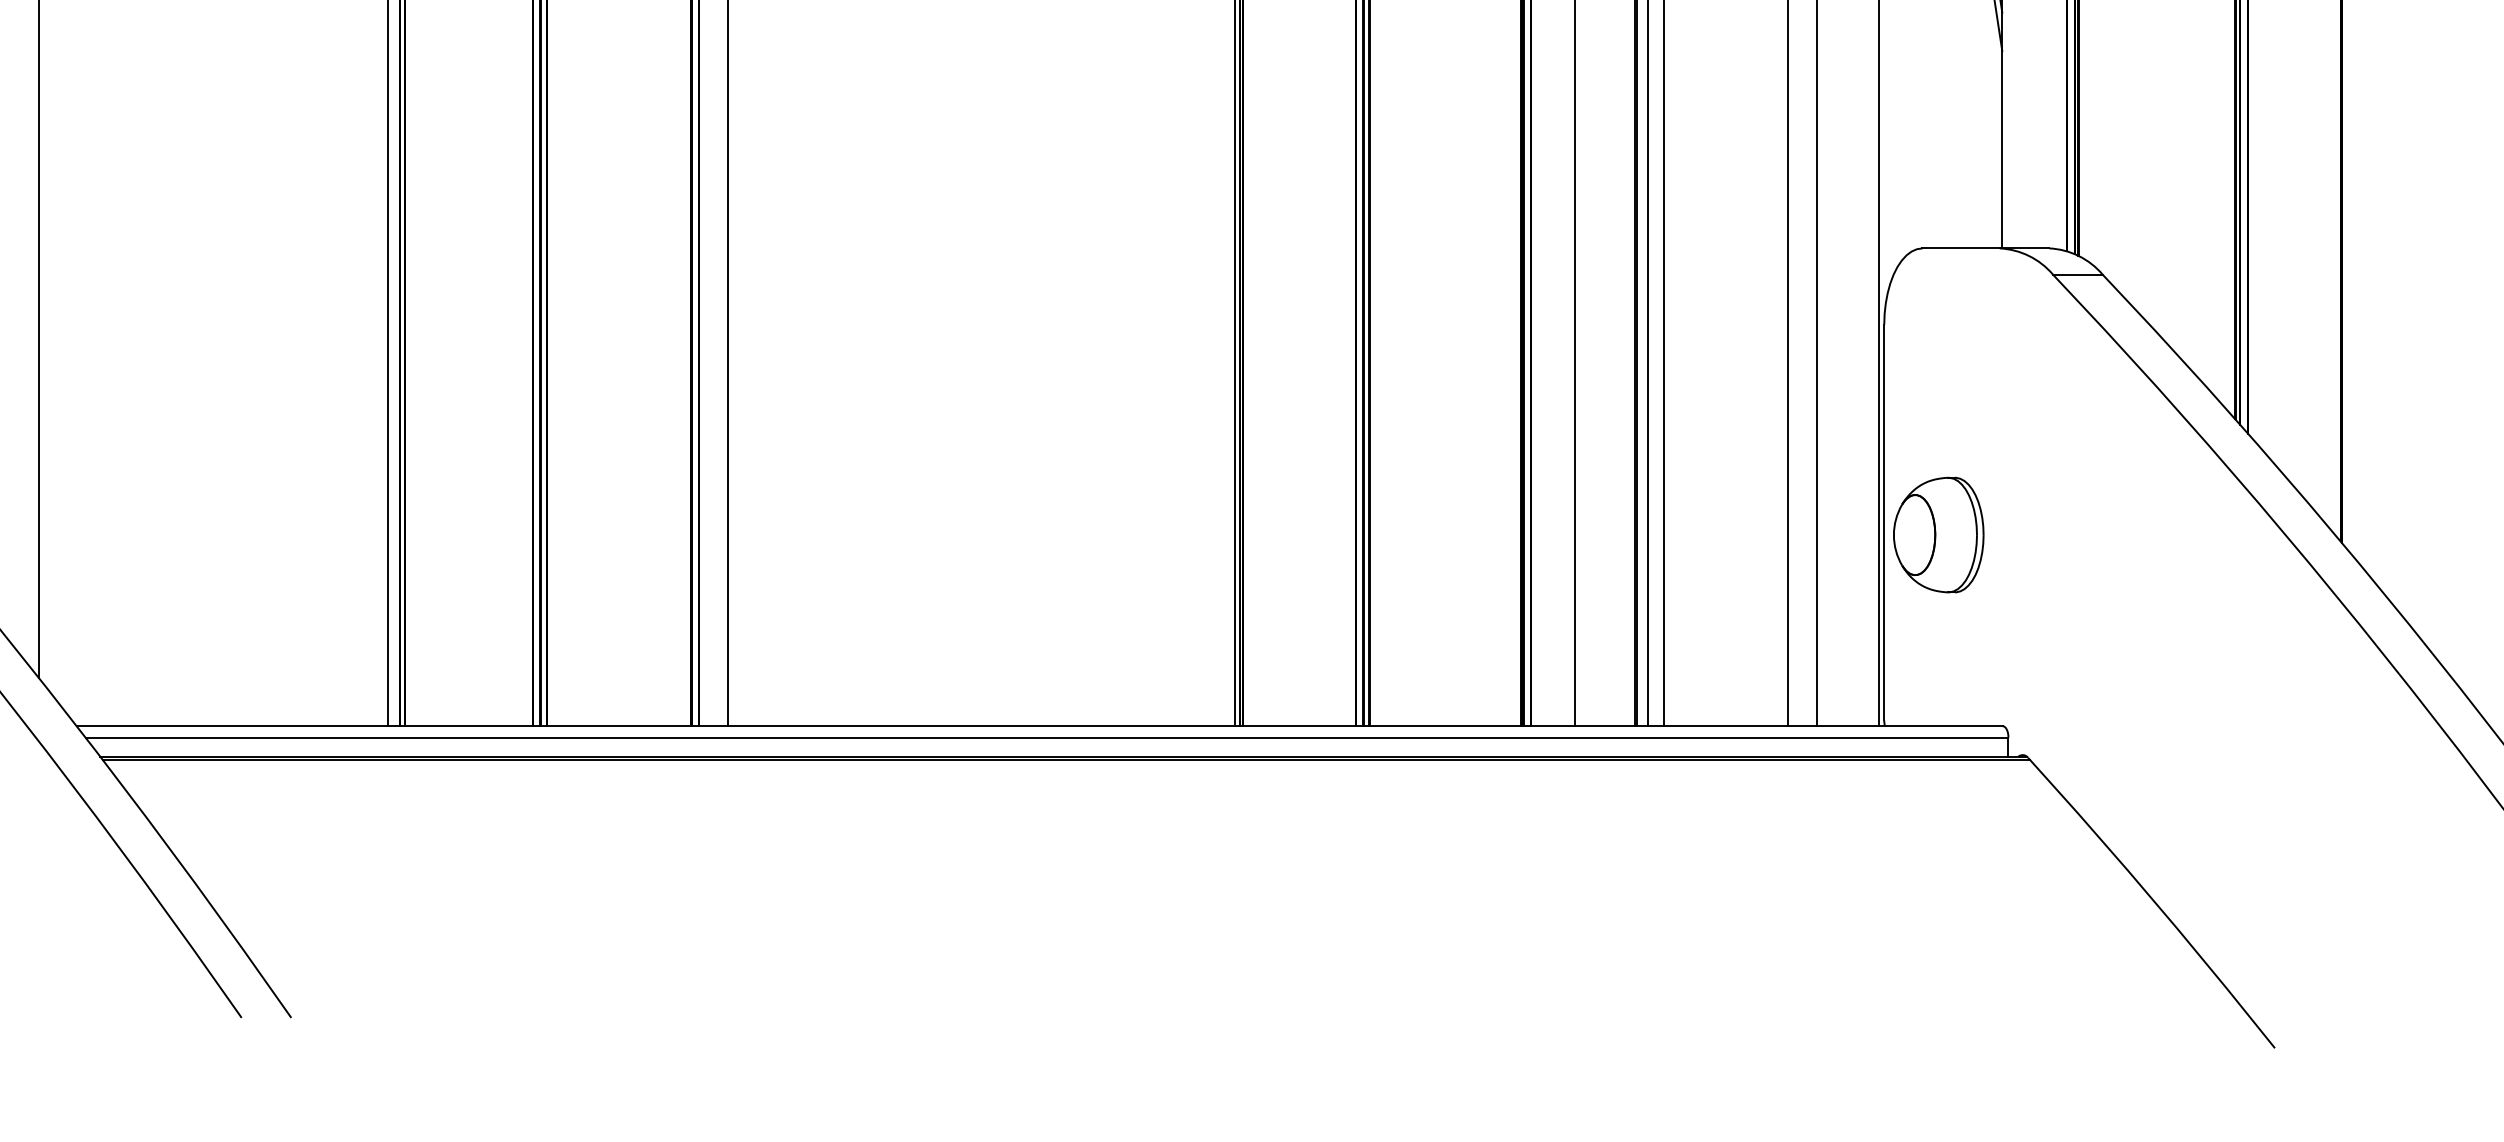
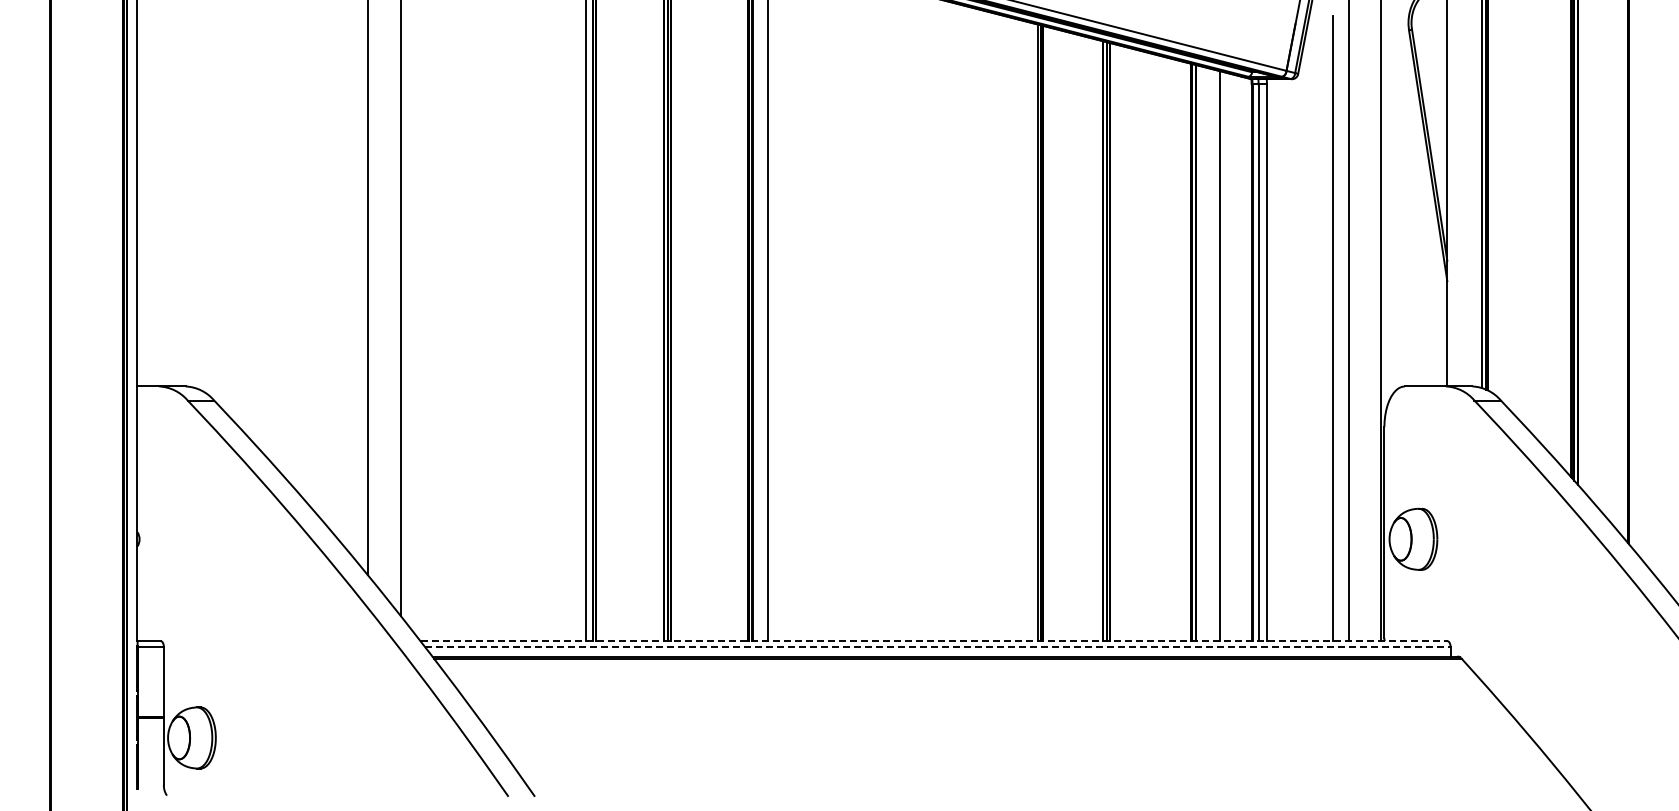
line: (1040, 726) -> (934, 641), solid -> dashed
line: (1046, 737) -> (937, 647), solid -> dashed

